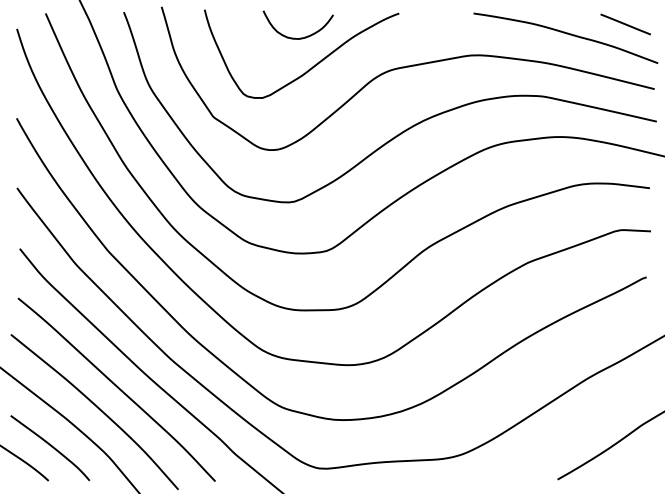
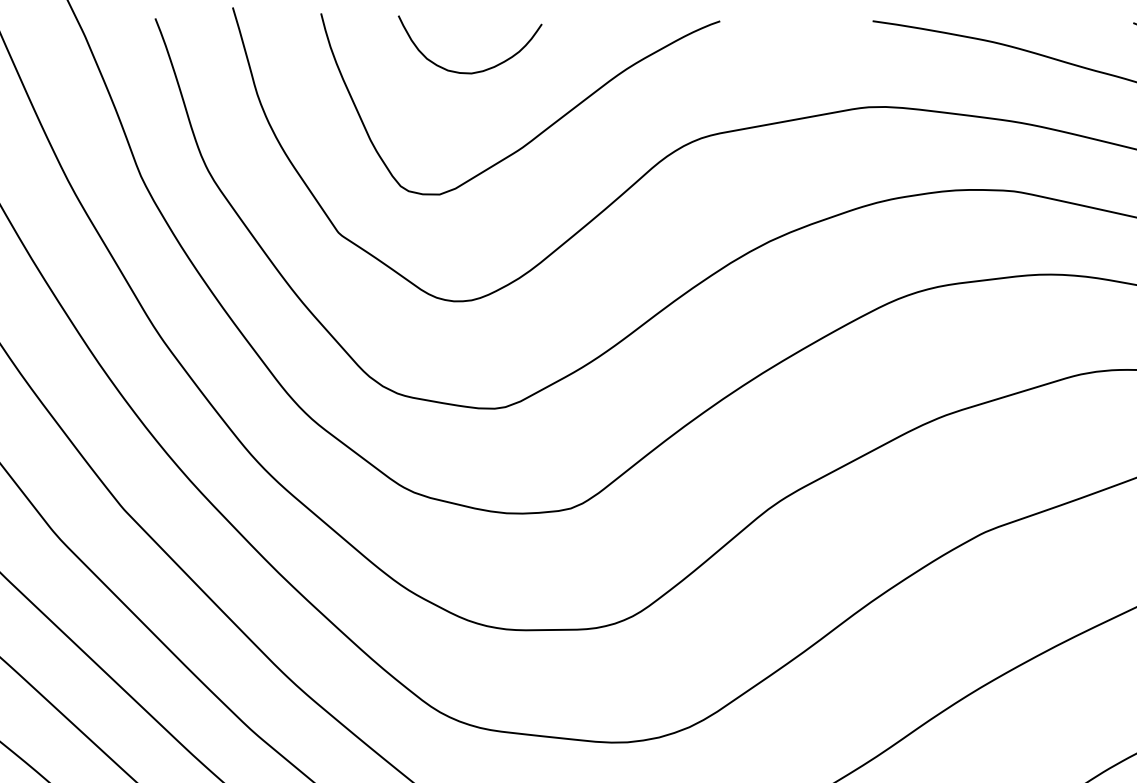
curve: (294, 37) -> (462, 70), moved

